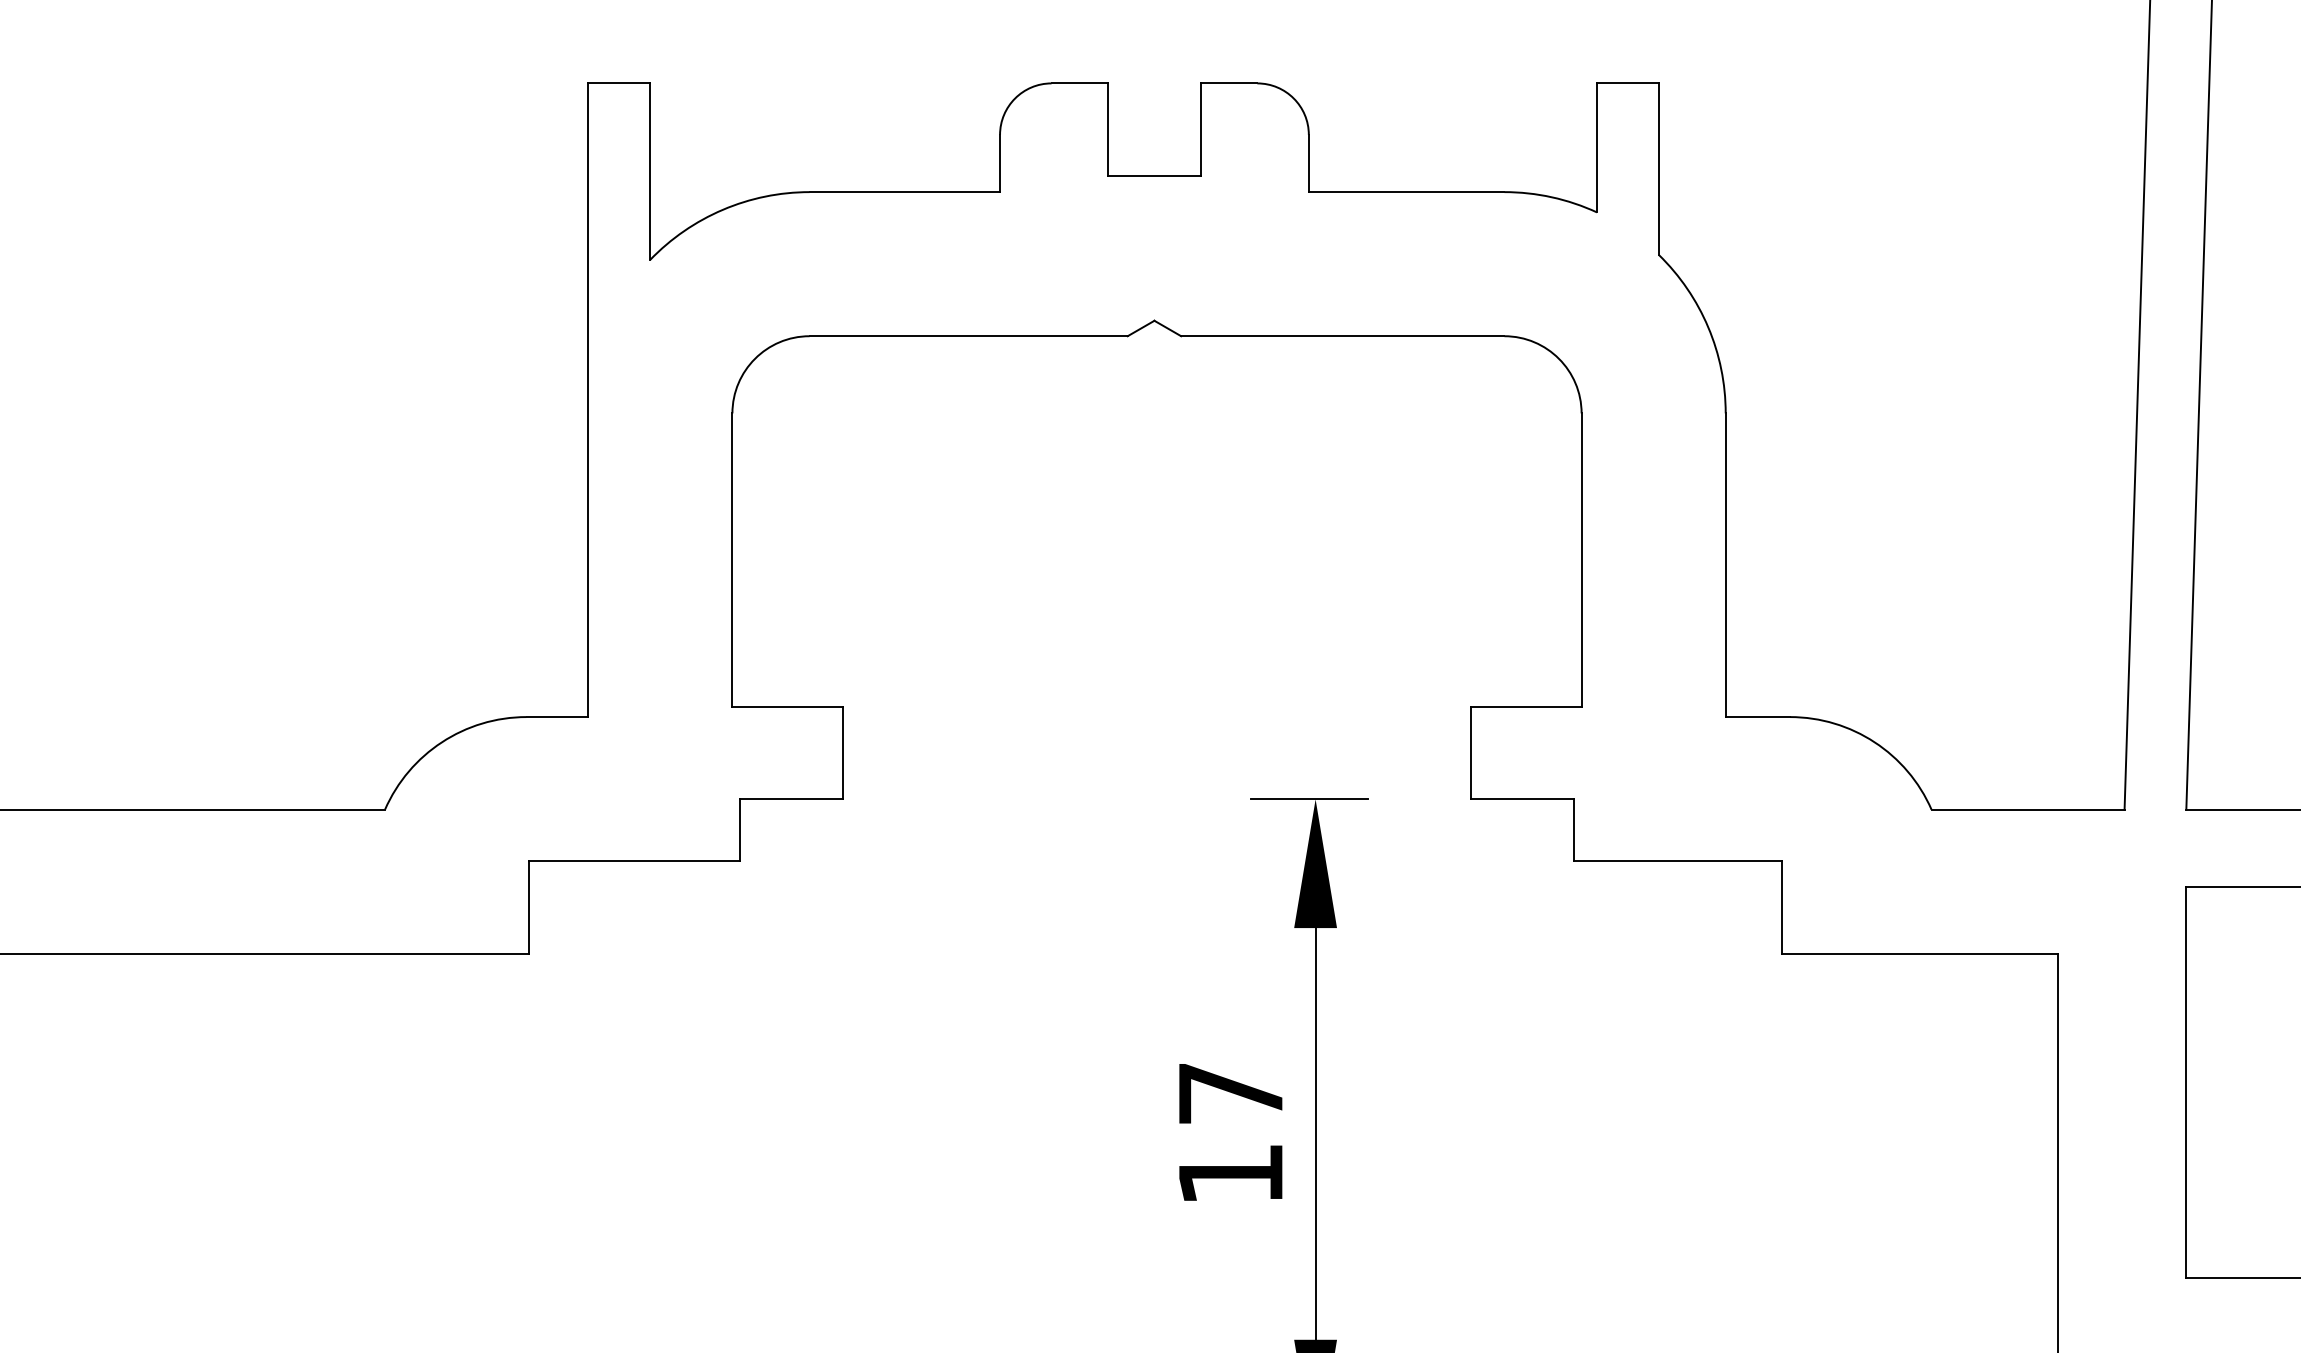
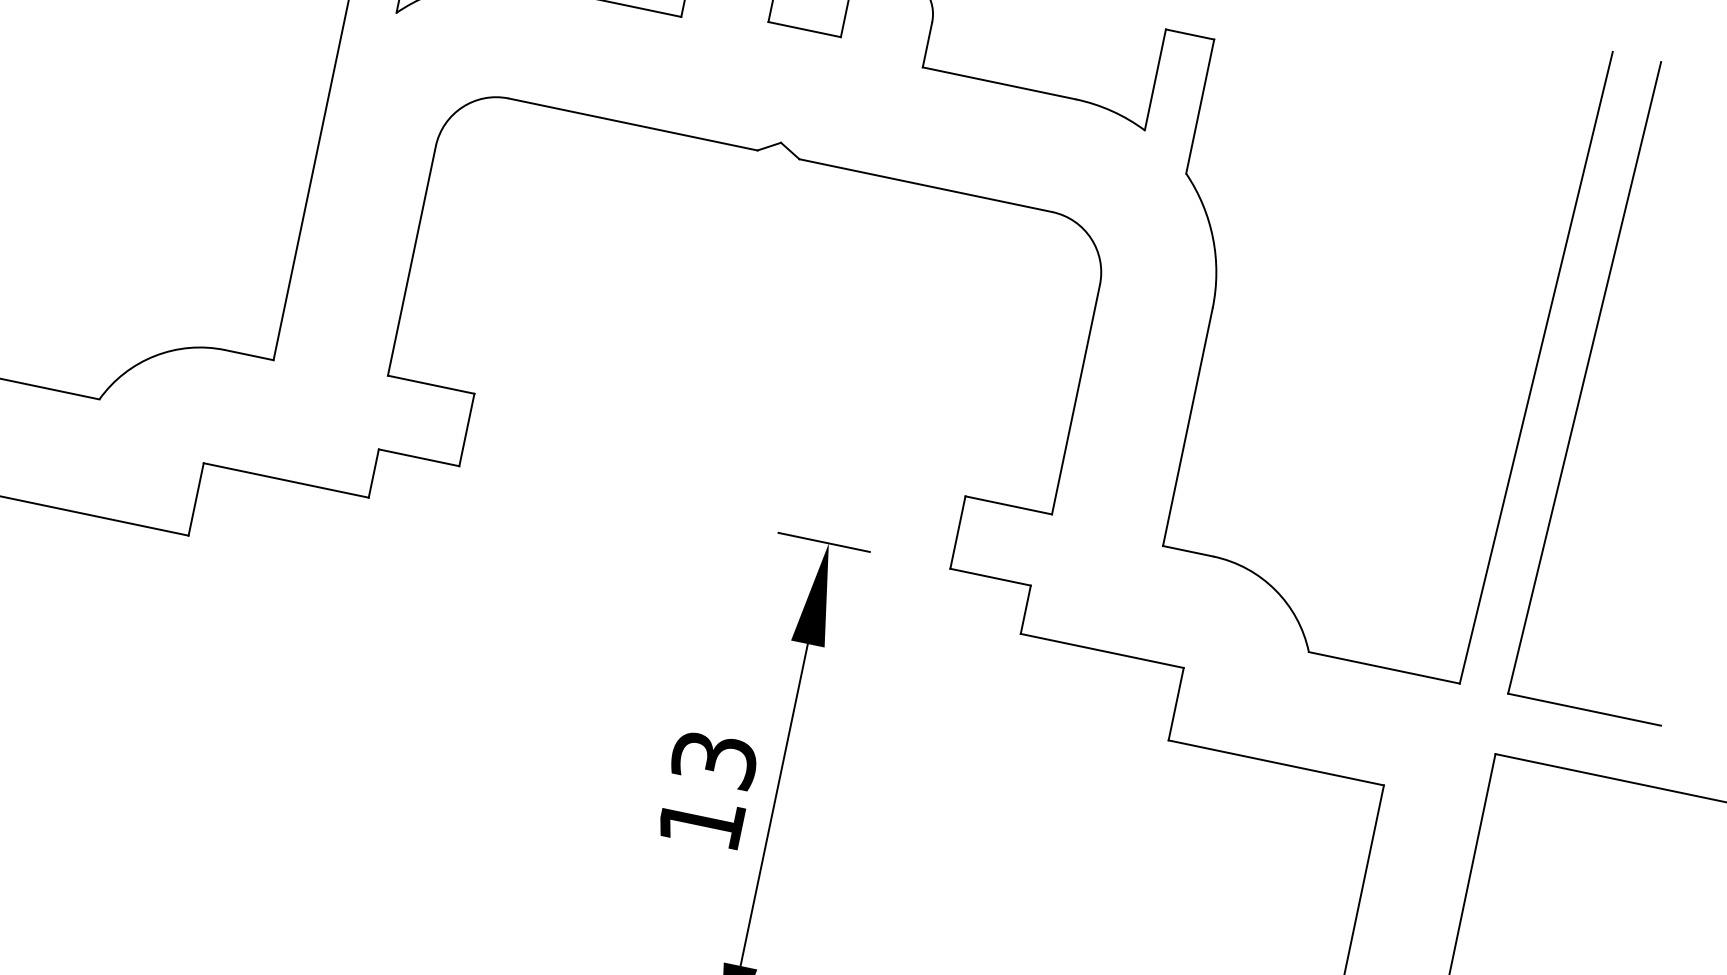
text: (1230, 1093) -> (714, 759), 17 -> 13

